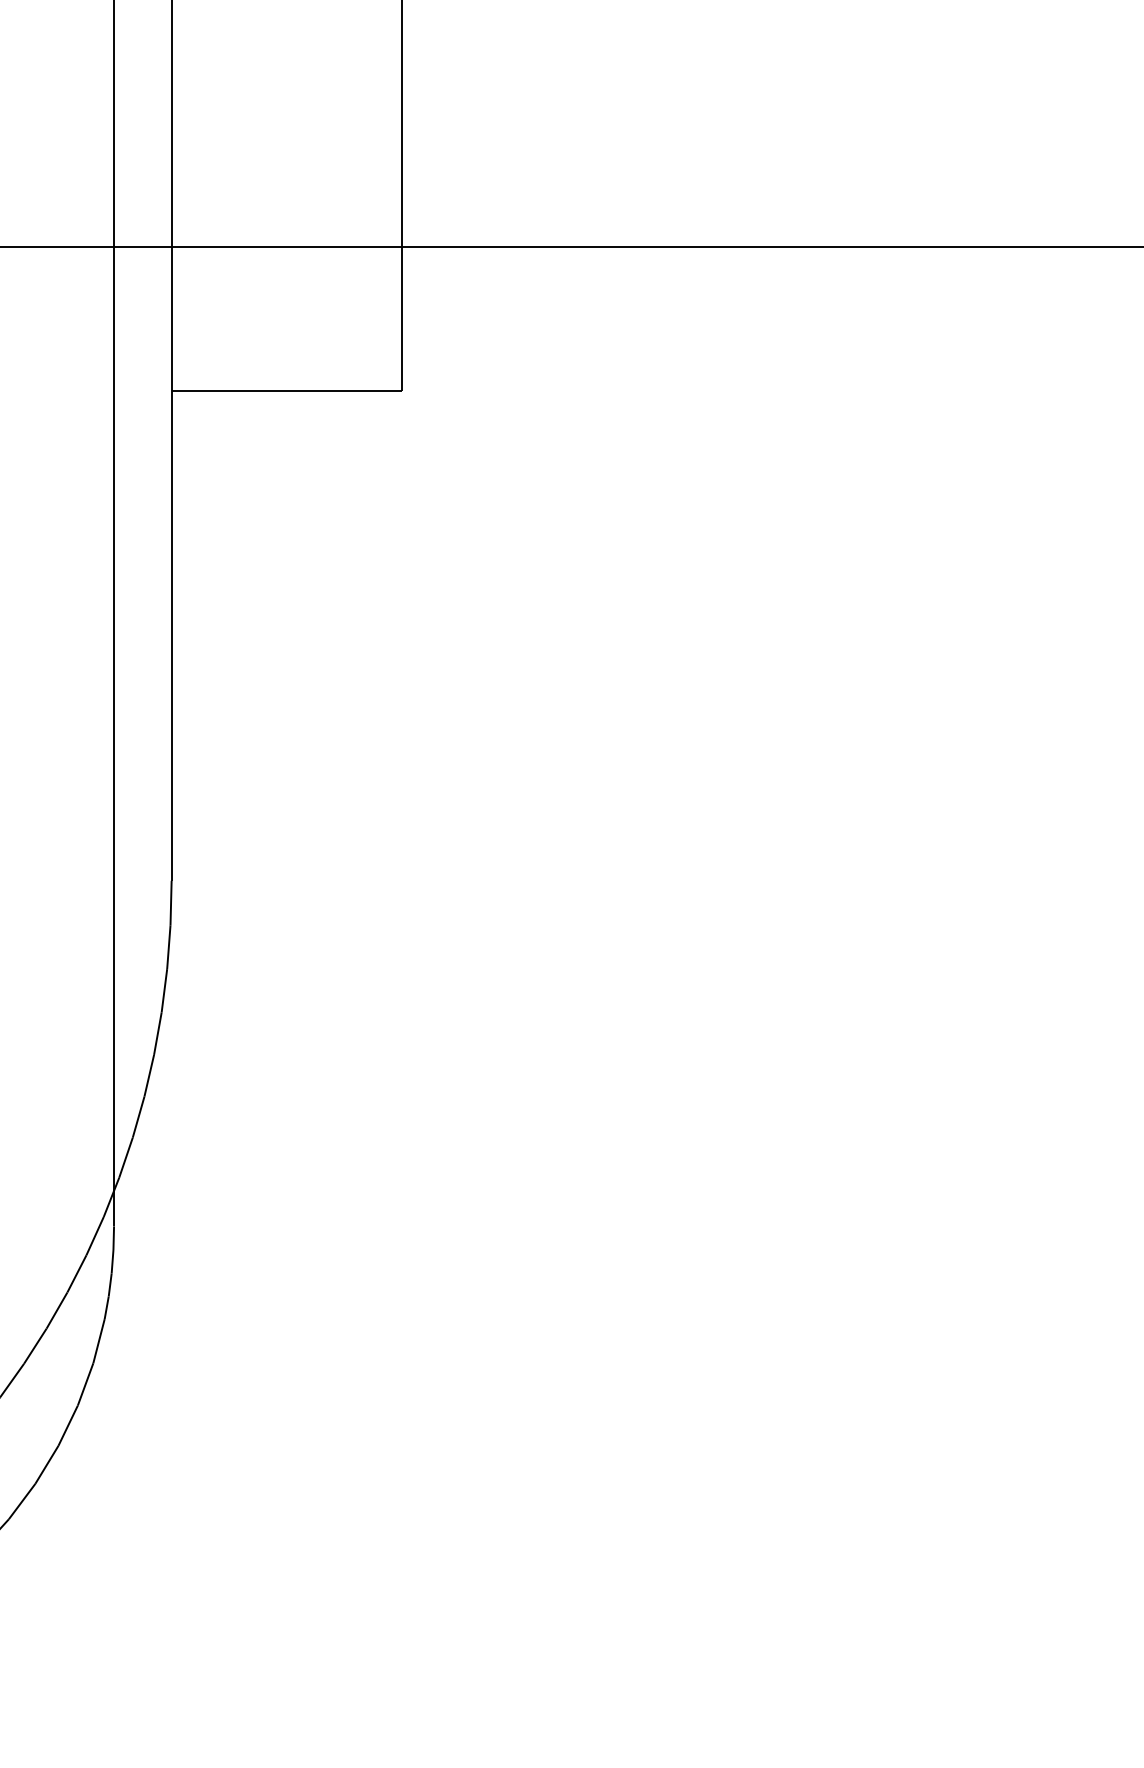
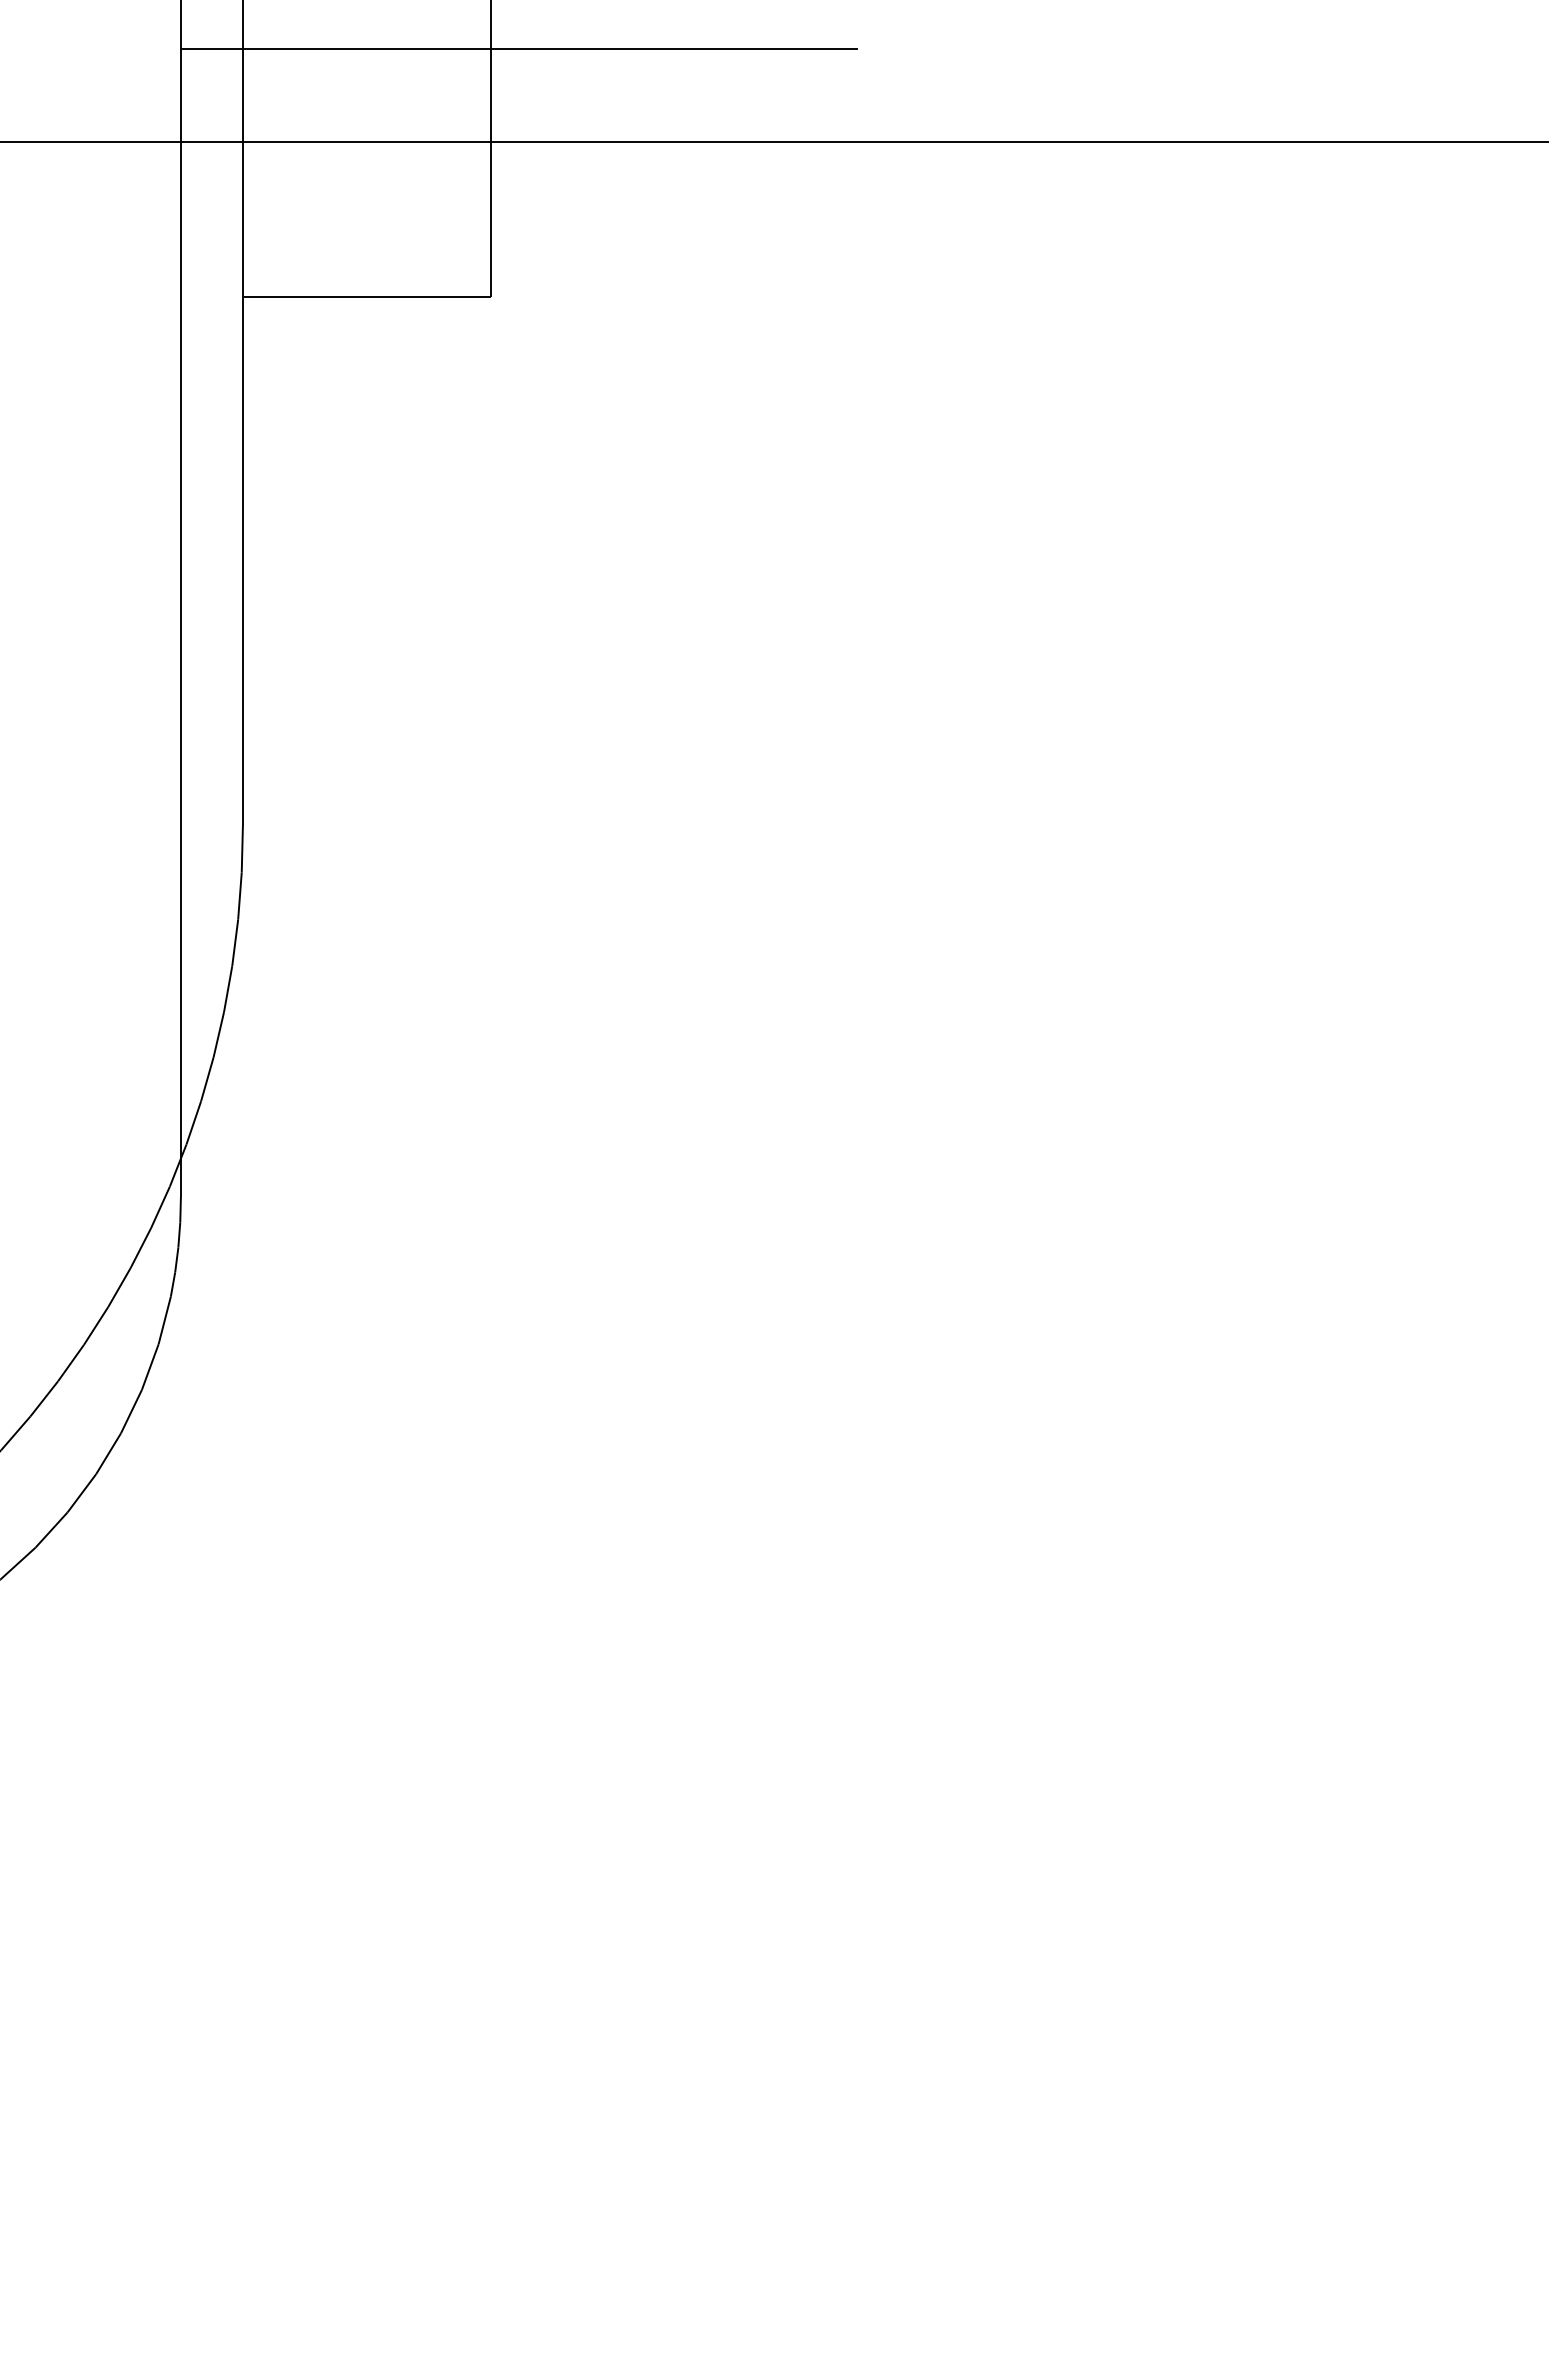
line: (428, 161) -> (519, 49), added

